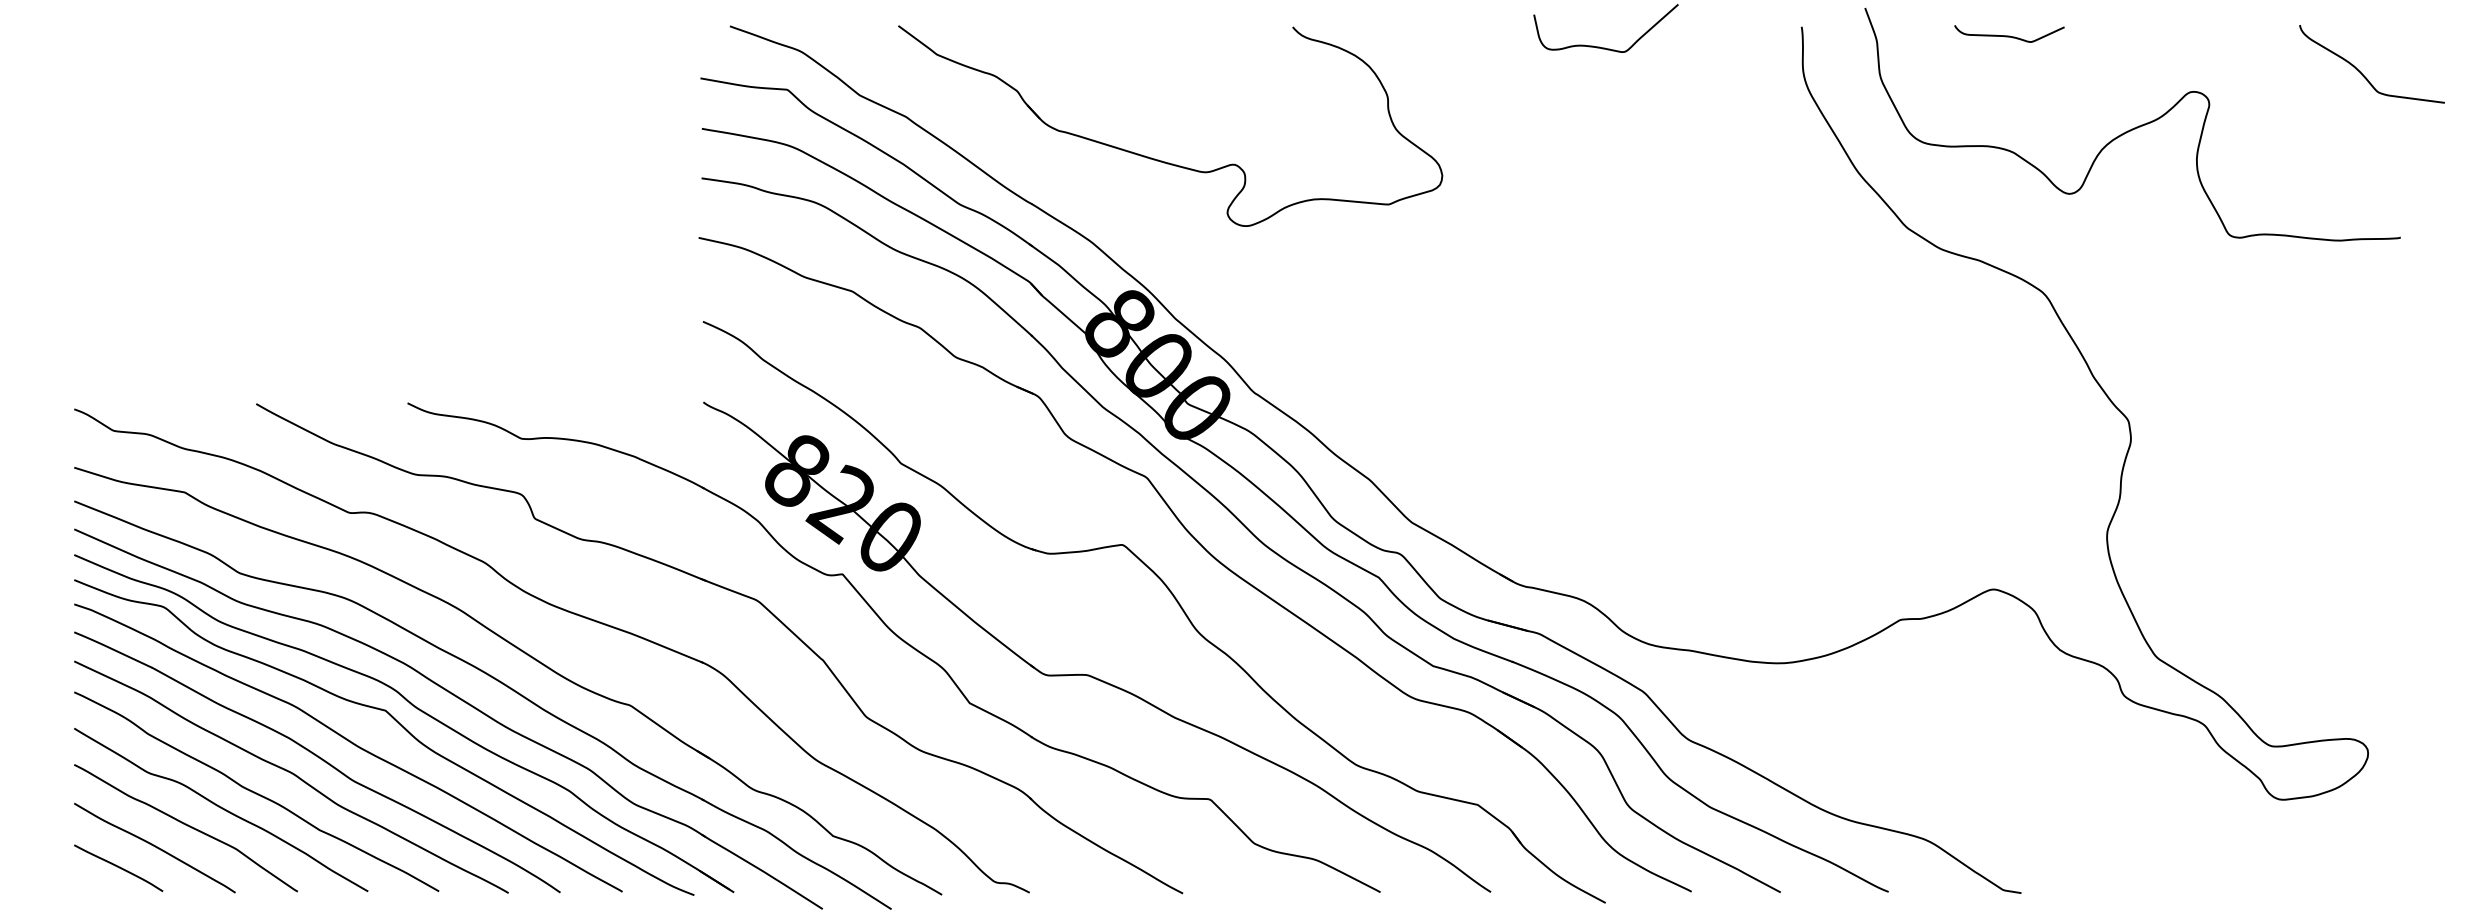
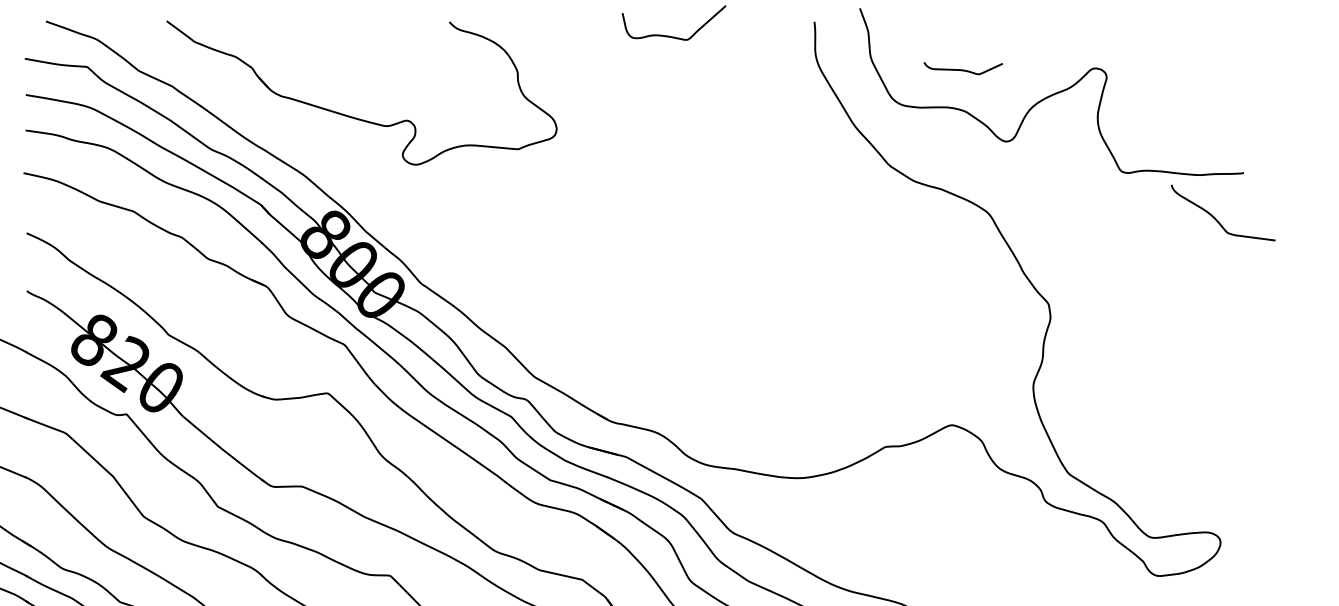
curve: (2009, 35) -> (963, 69), moved
curve: (2362, 73) -> (1216, 219), moved

